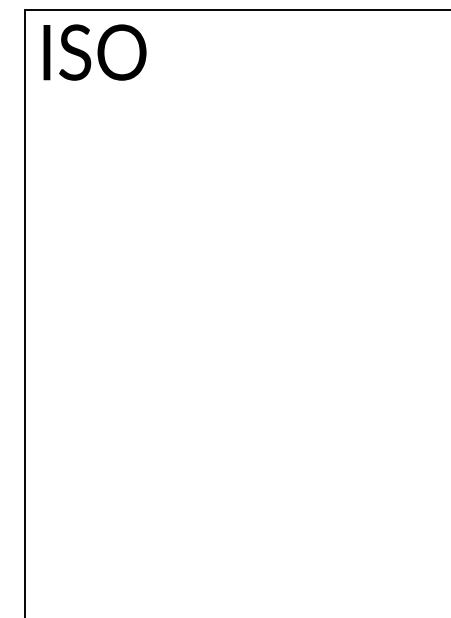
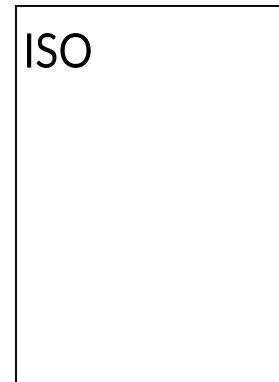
text: (94, 52) -> (58, 50), moved

